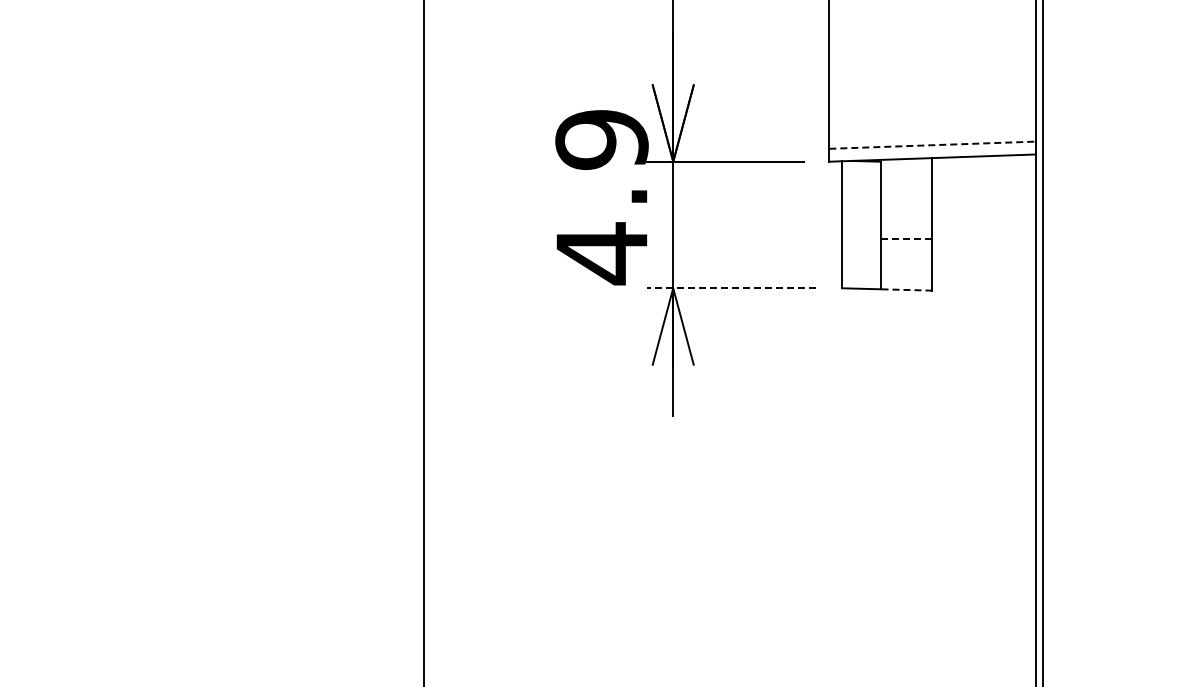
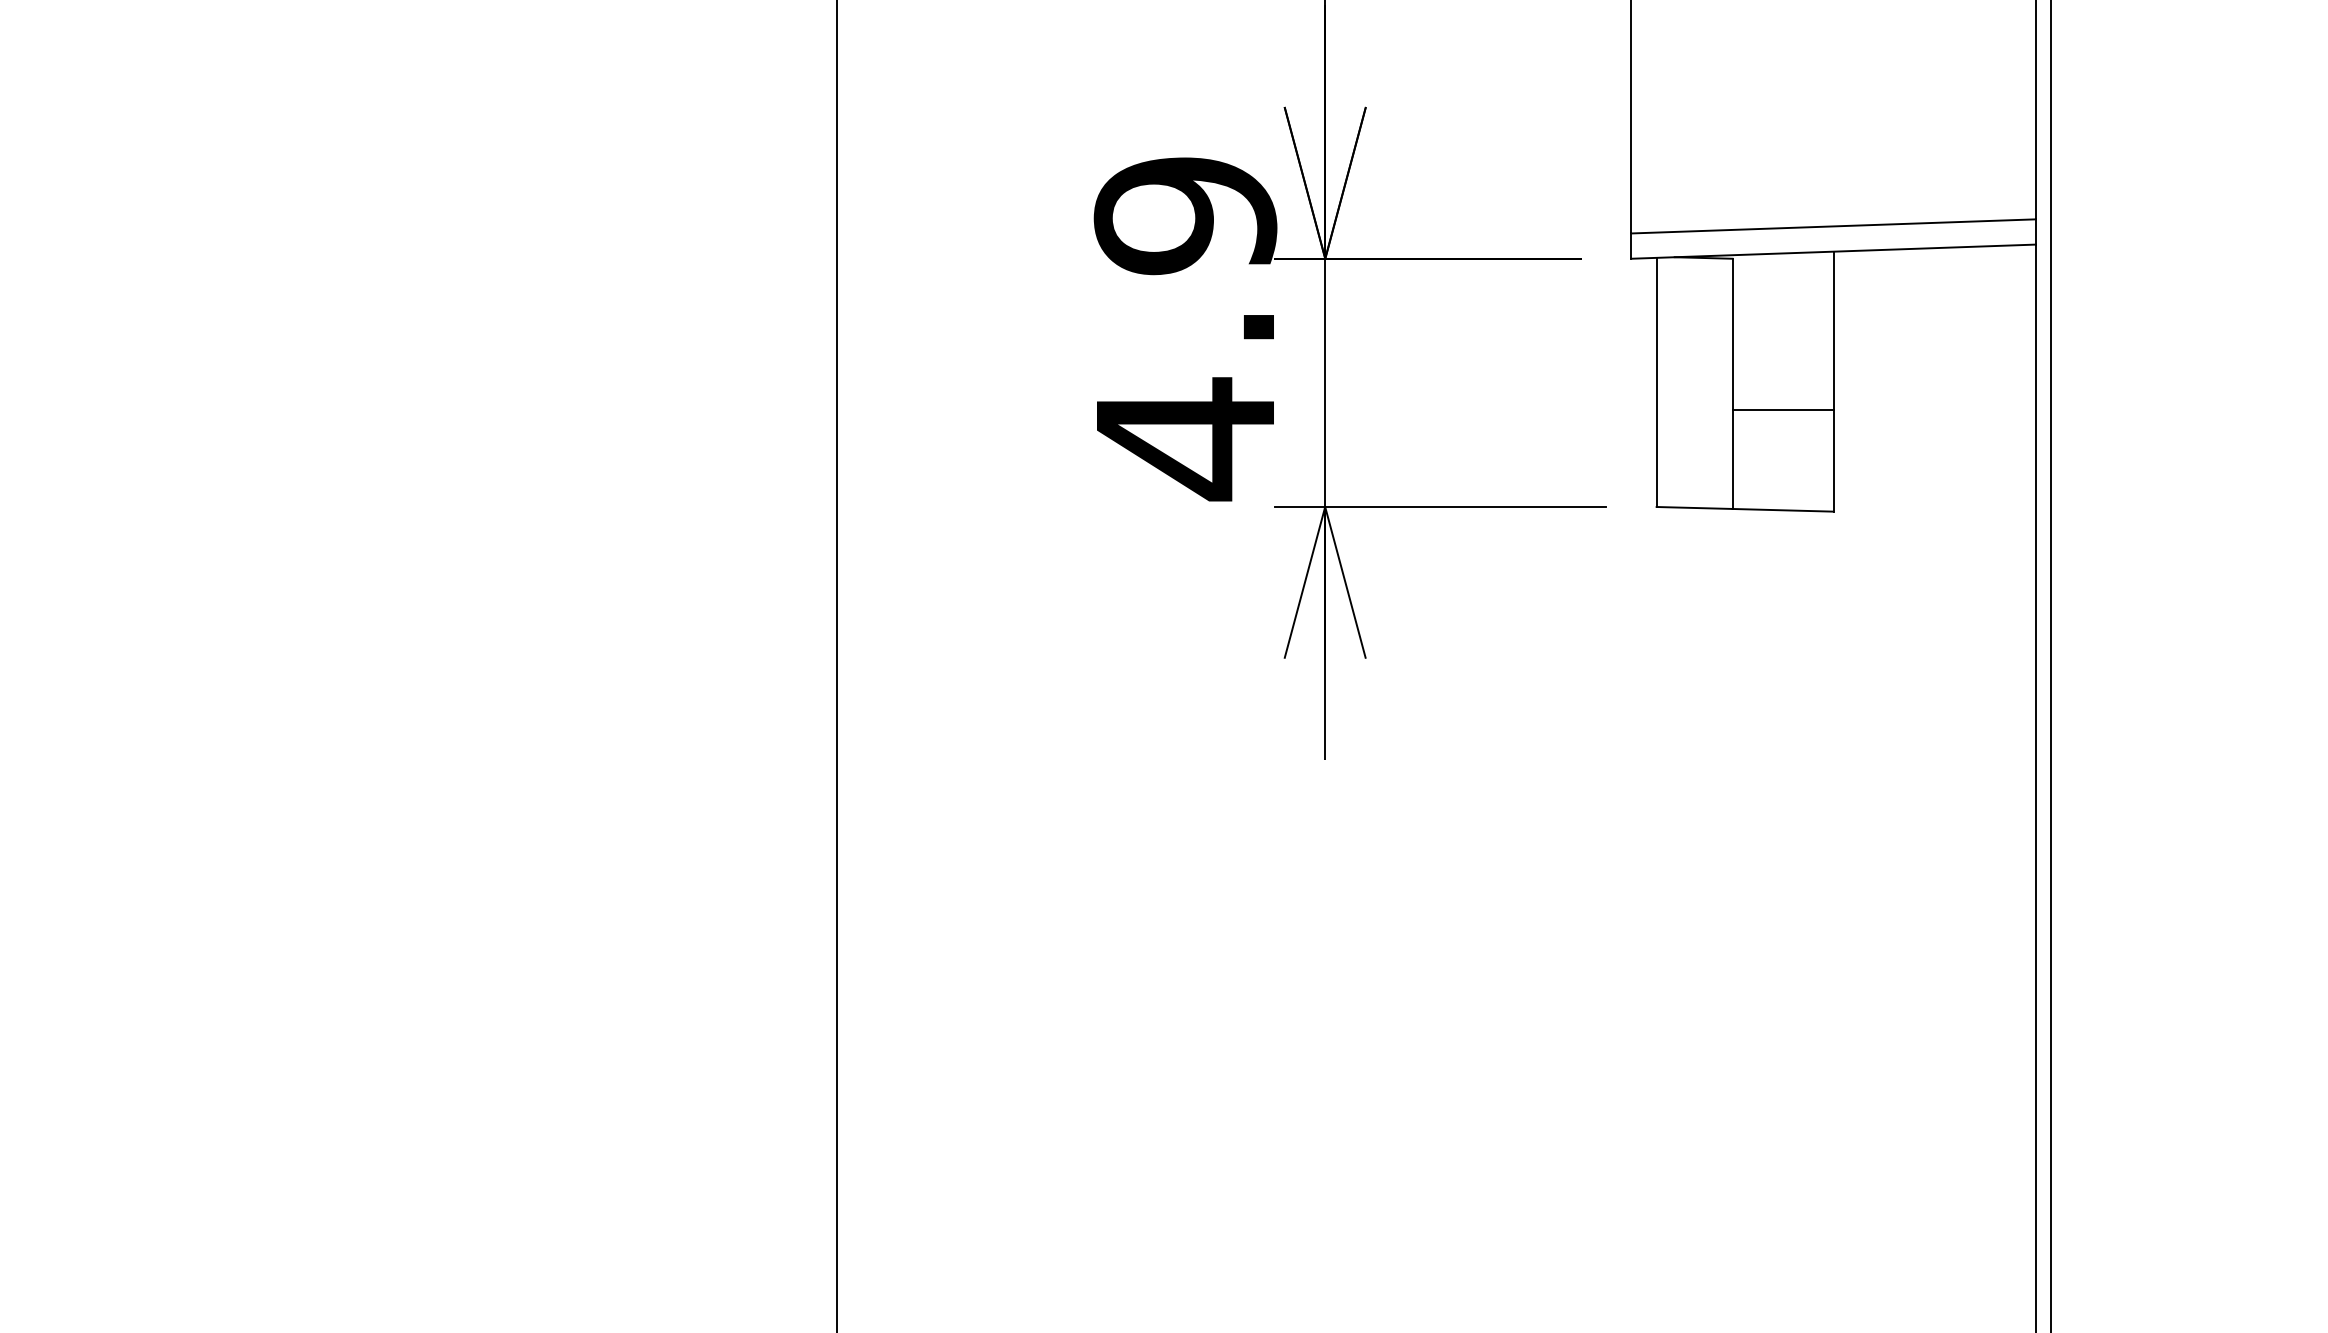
line: (932, 145) -> (1833, 226), dashed -> solid
line: (906, 239) -> (1782, 411), dashed -> solid
line: (731, 288) -> (1439, 507), dashed -> solid
line: (906, 289) -> (1782, 509), dashed -> solid

